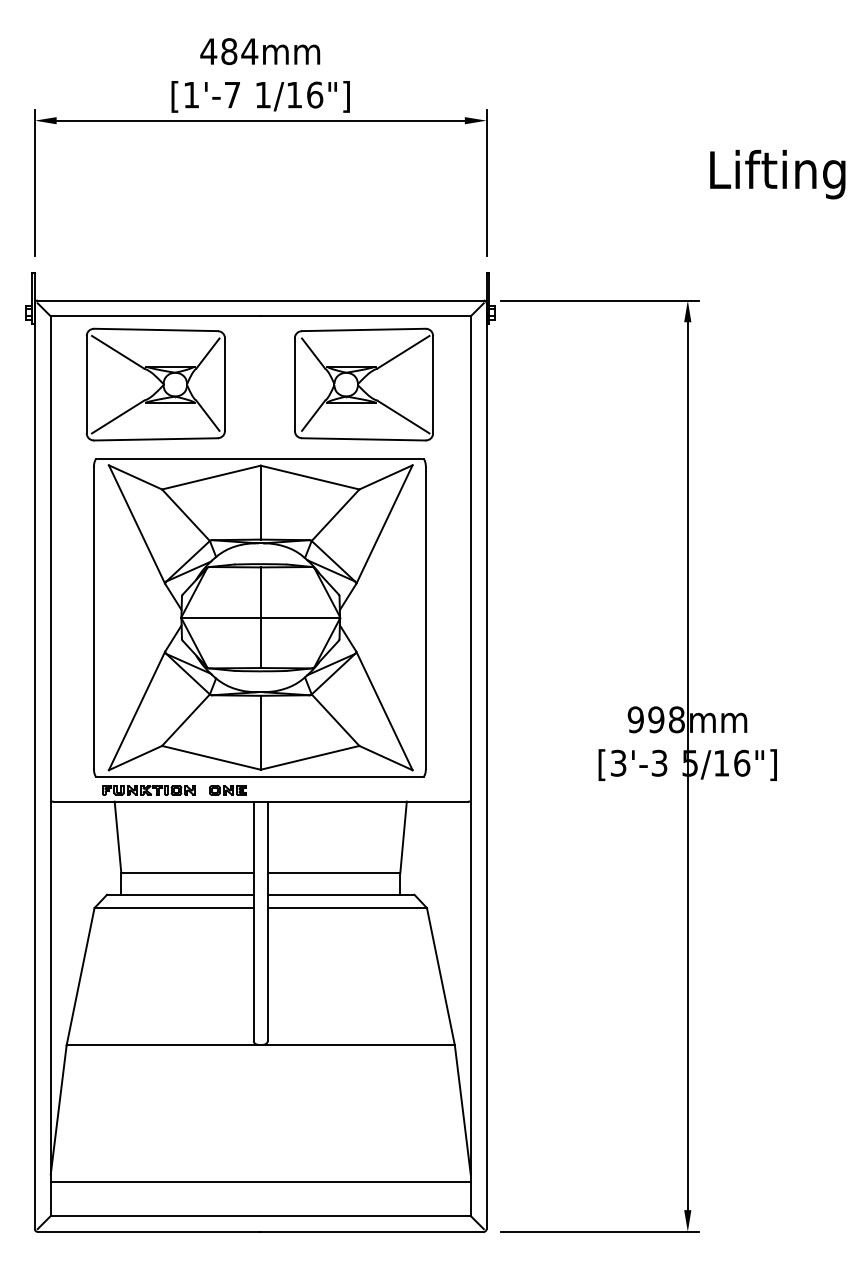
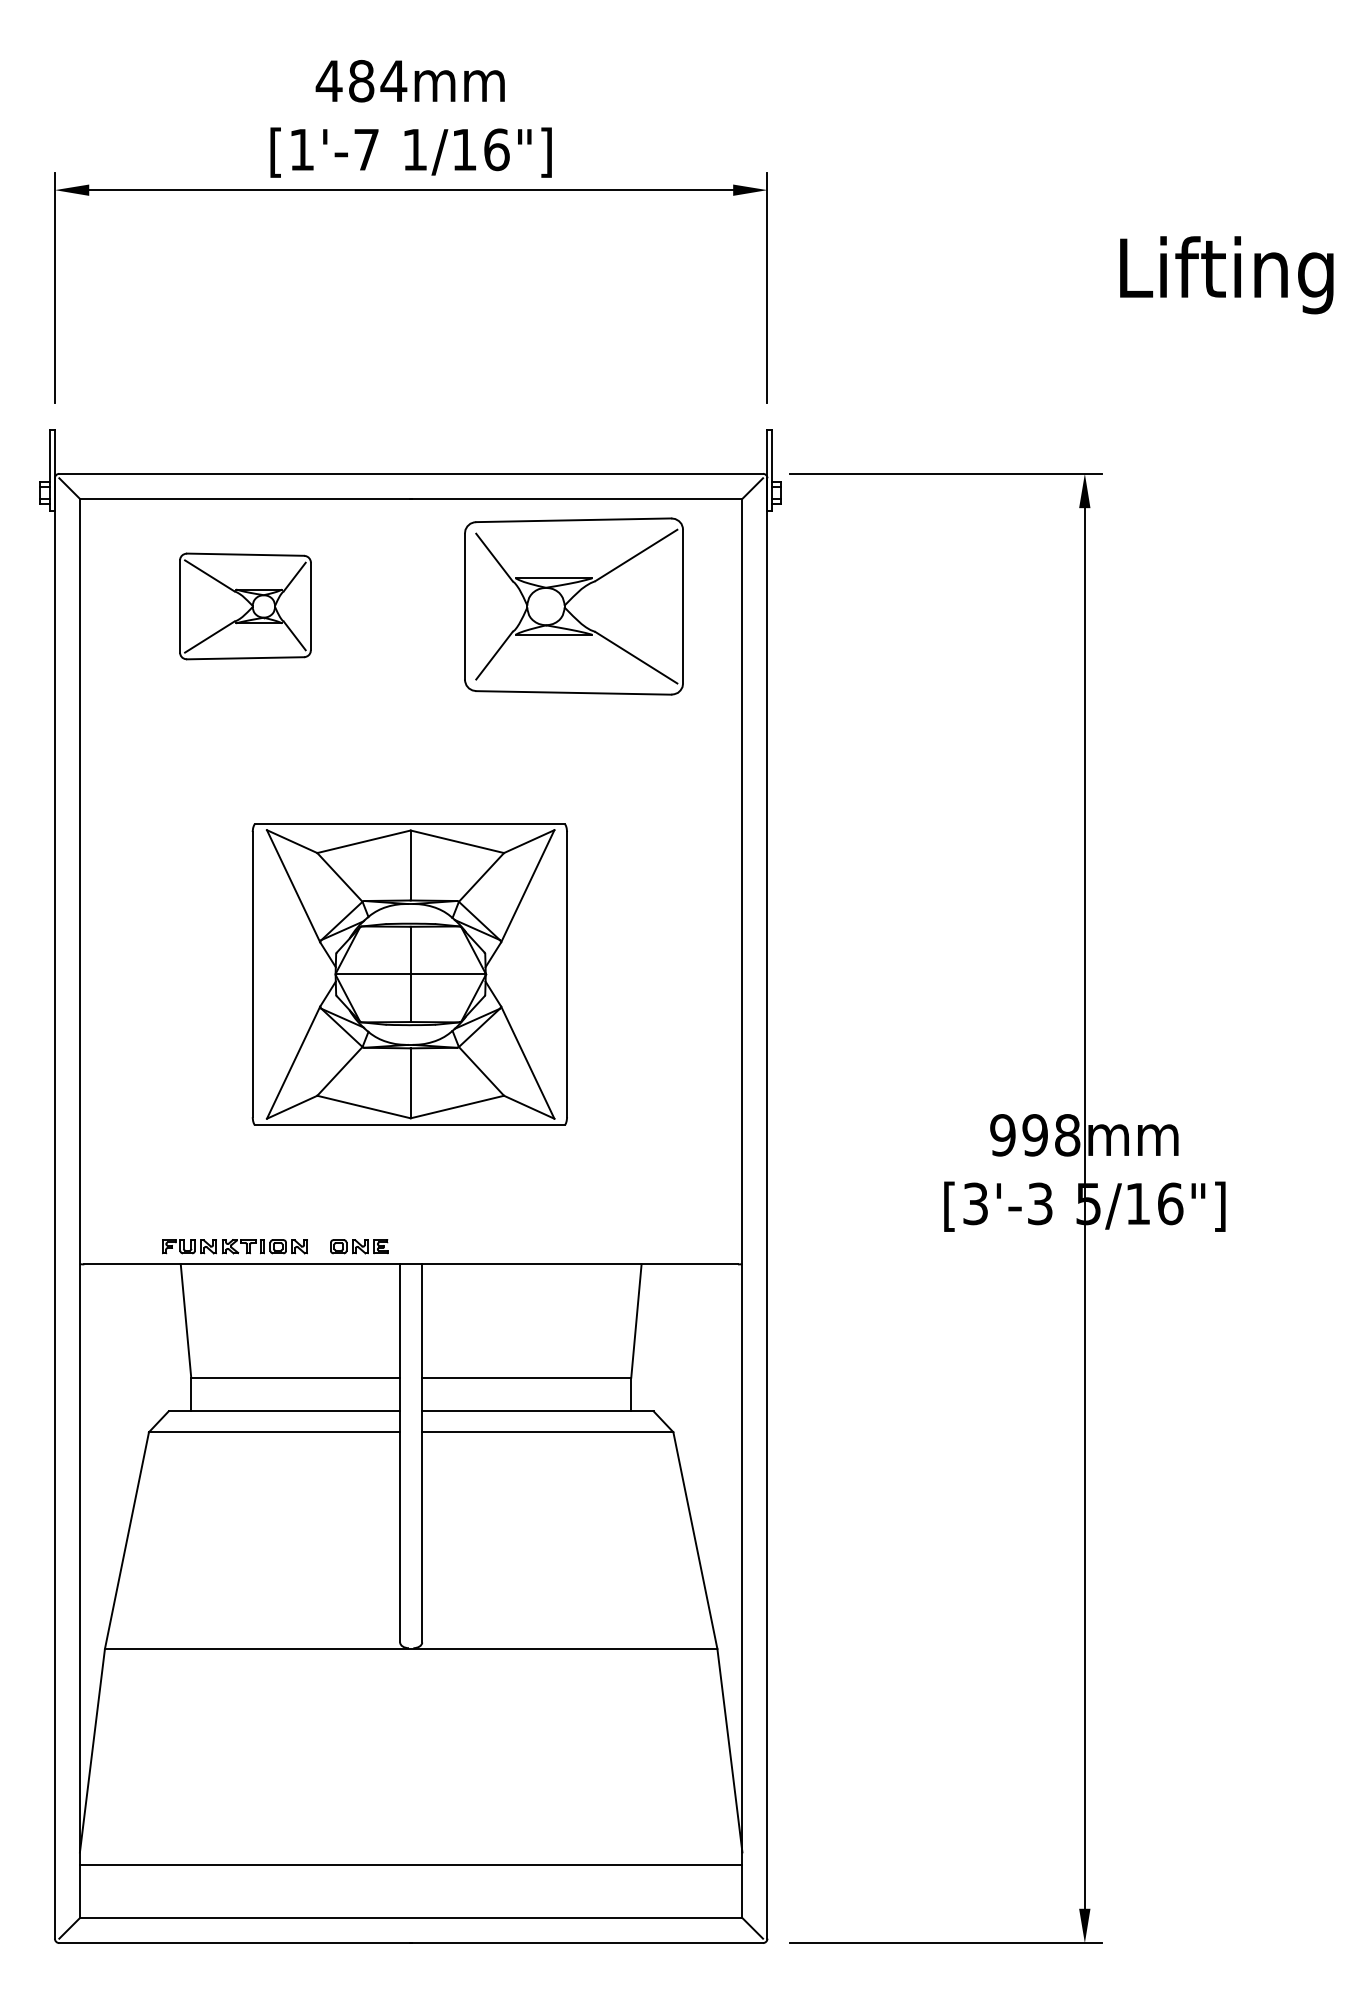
part: (155, 384) -> (245, 606), size x0.6
part: (259, 617) -> (409, 973), size x0.6

